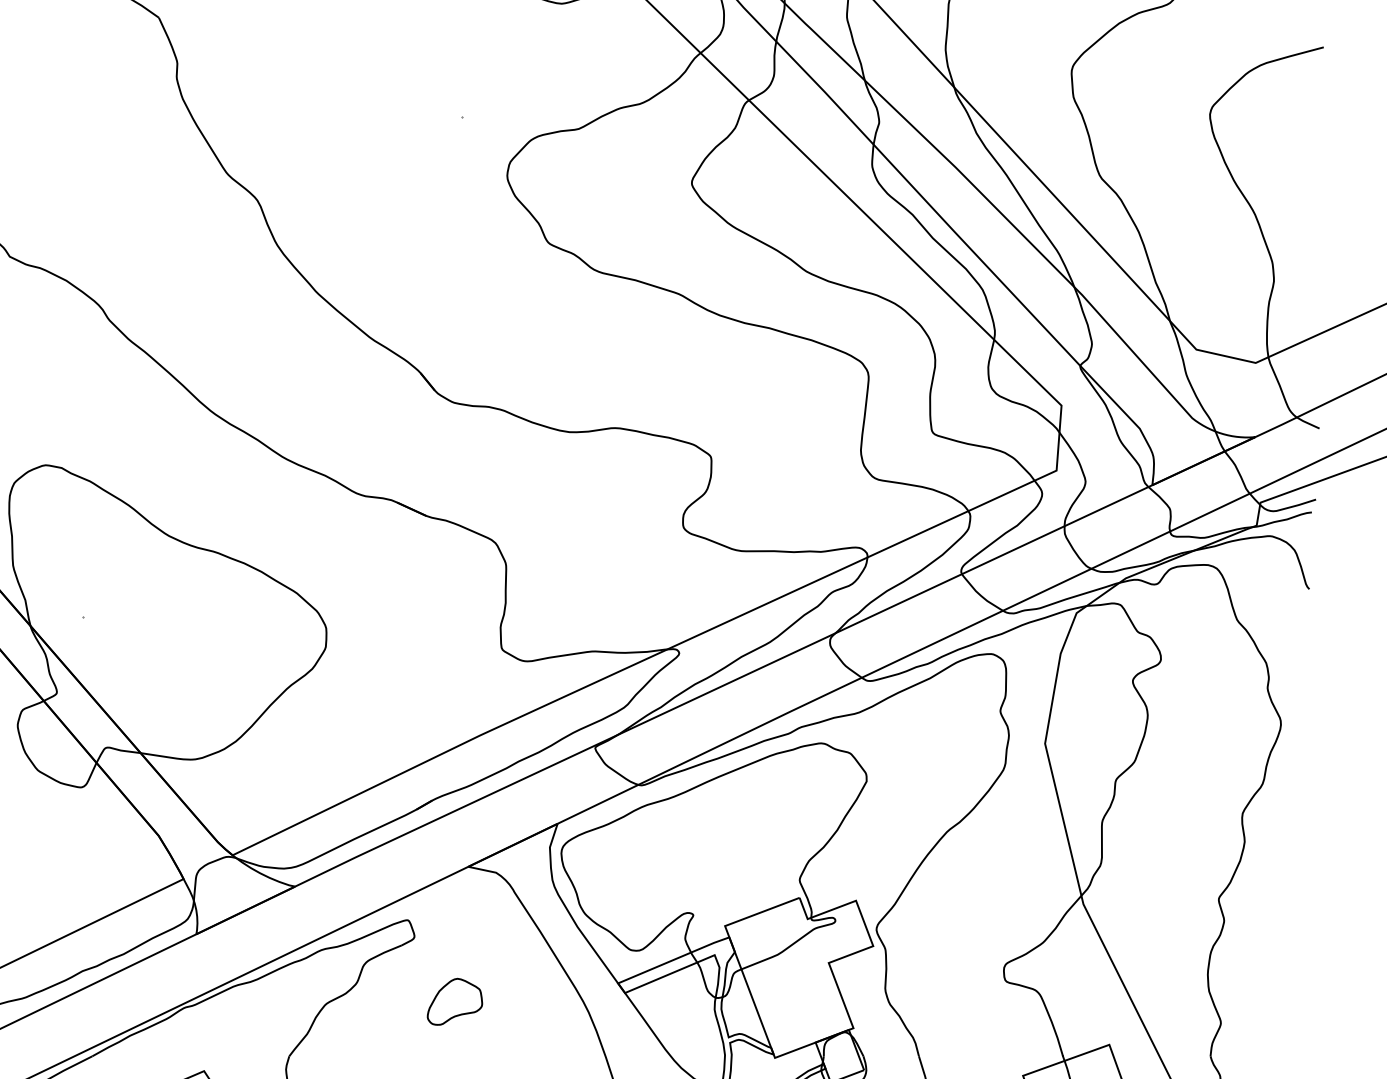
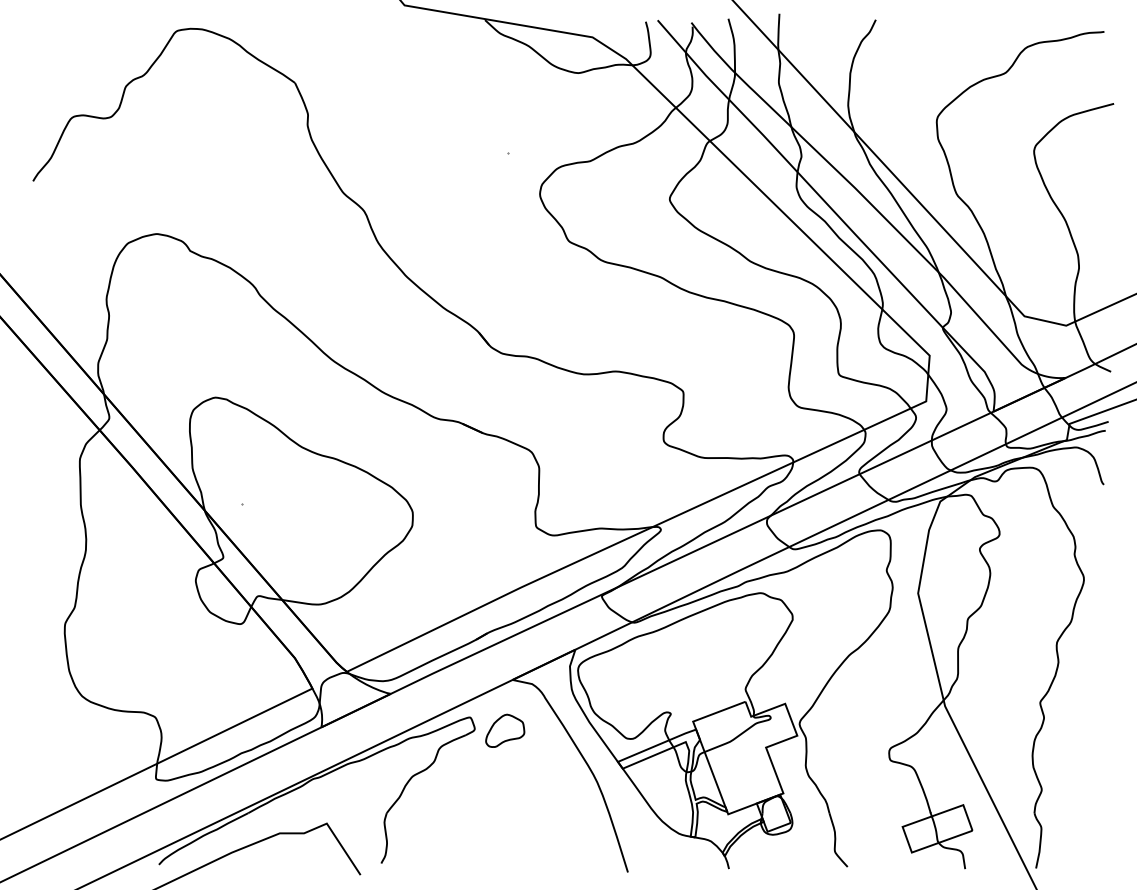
part: (455, 1001) -> (505, 730), moved

